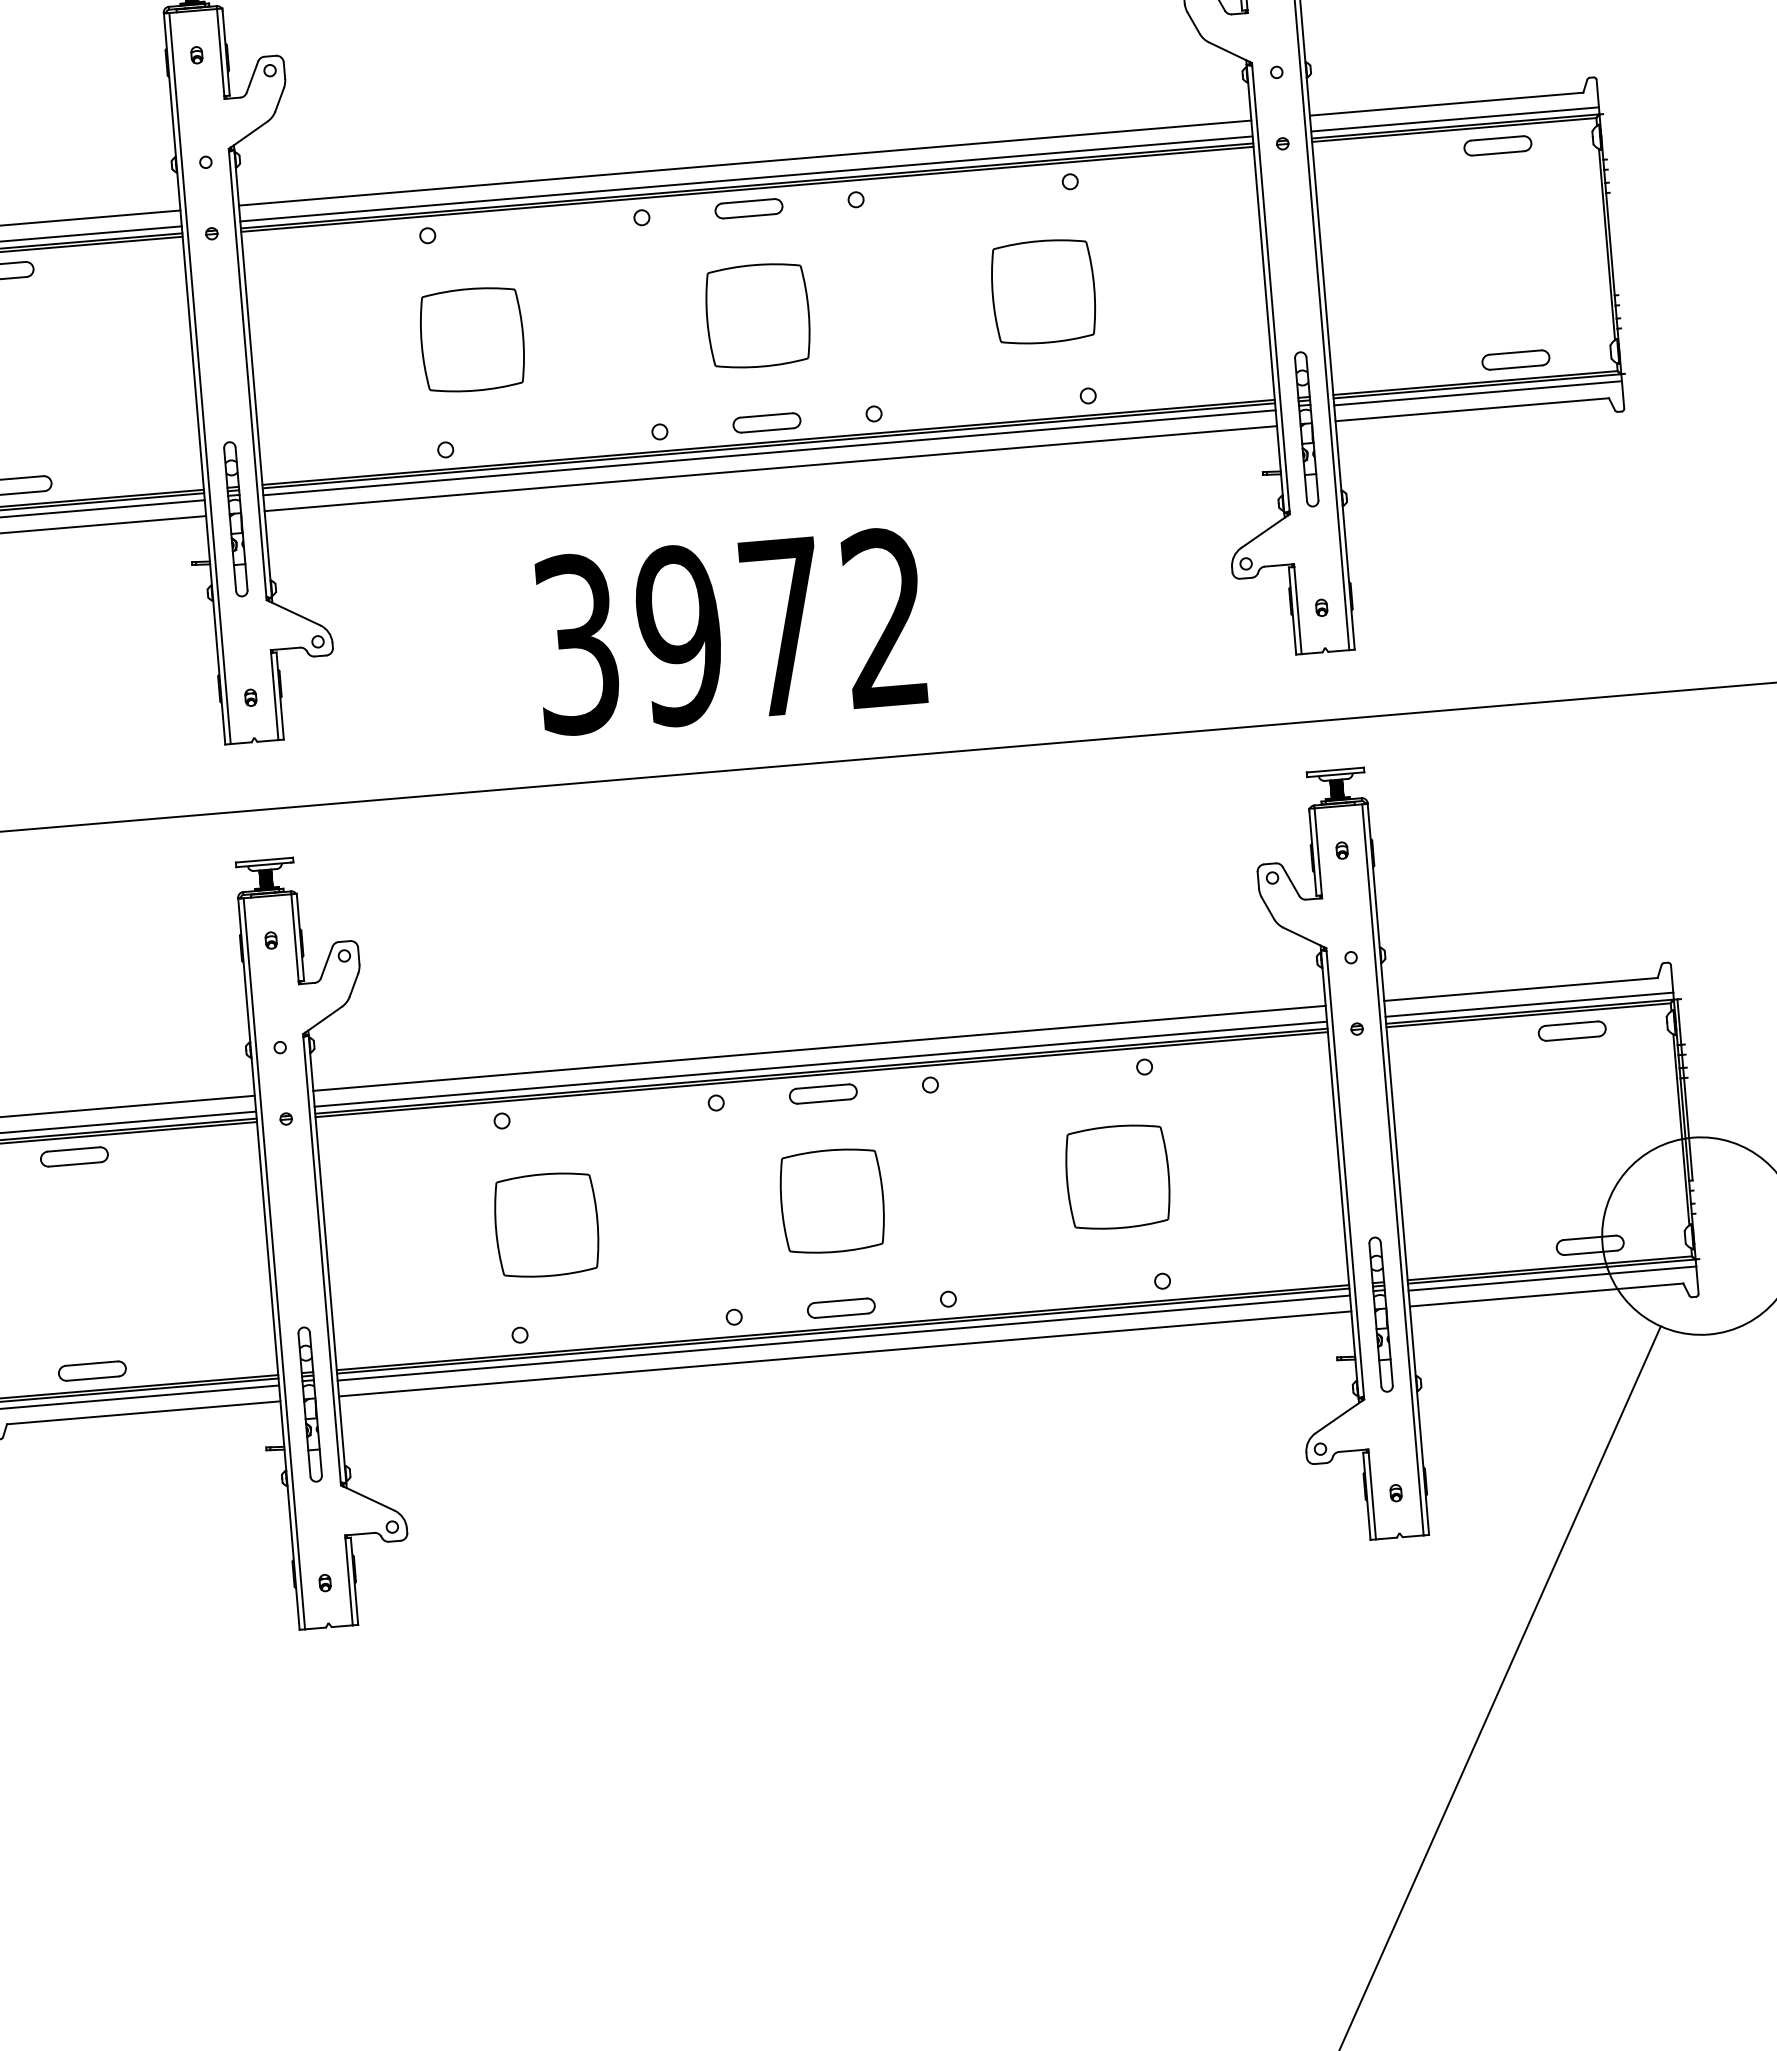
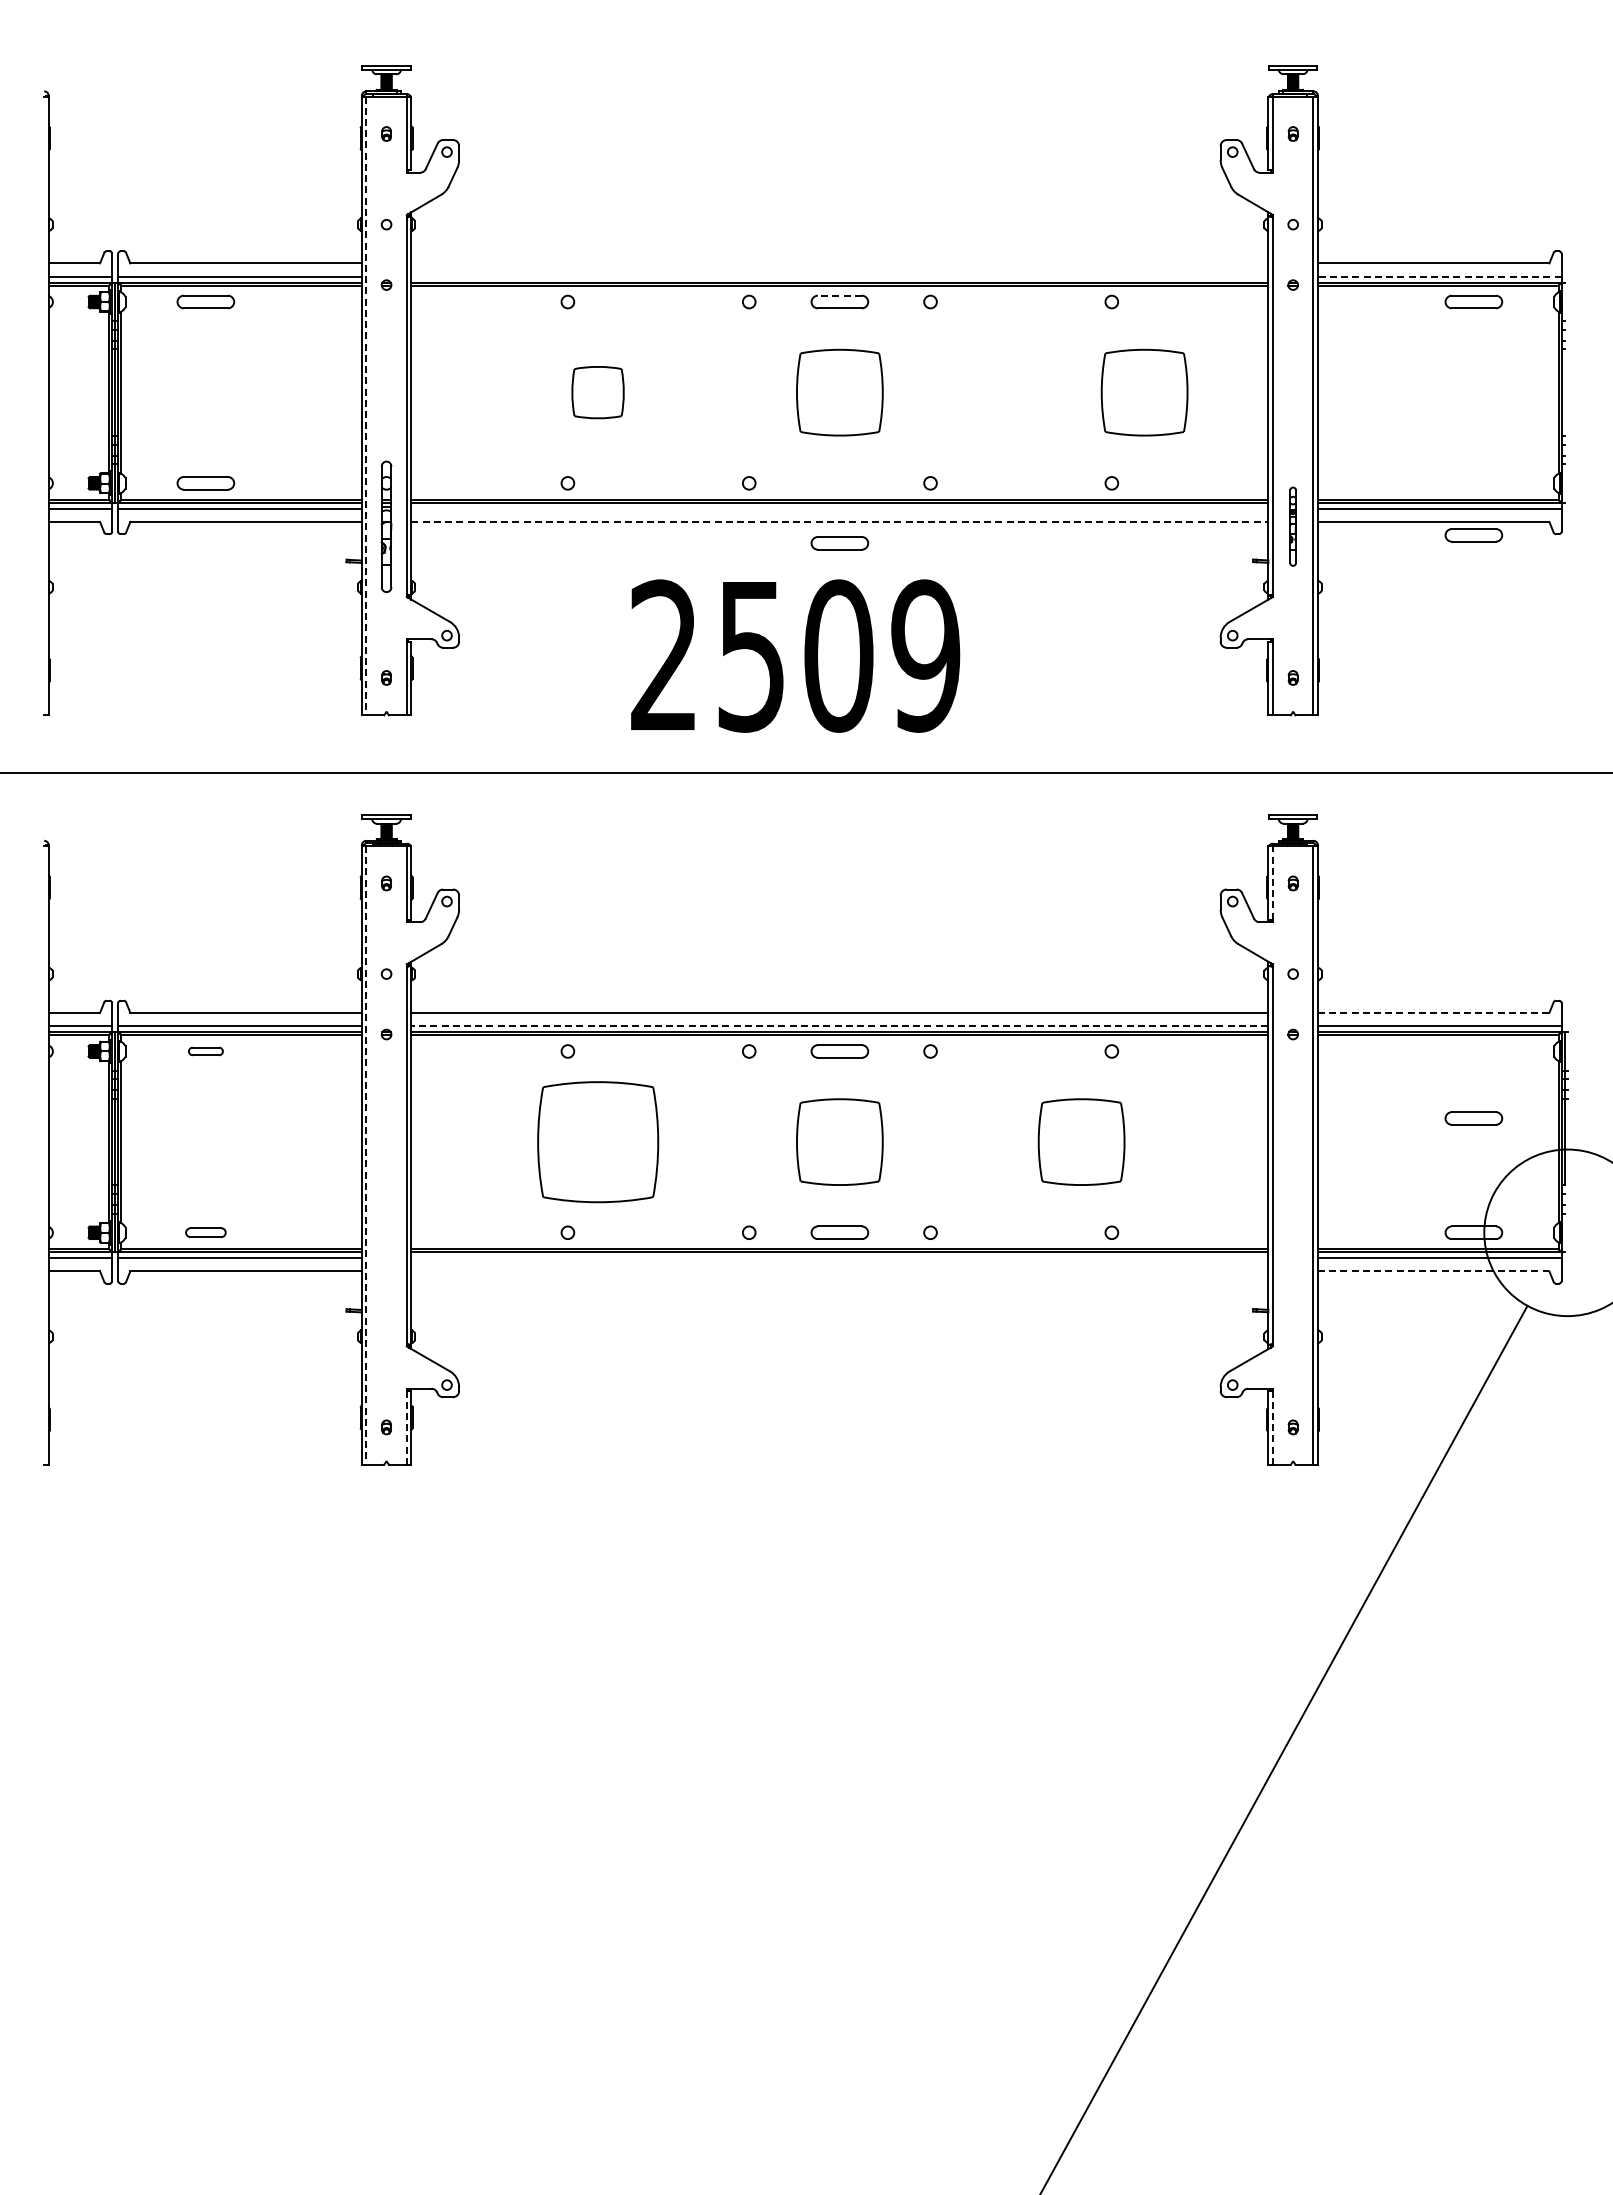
line: (1454, 119) -> (1439, 276), solid -> dashed
line: (744, 163) -> (839, 263), removed
line: (746, 178) -> (839, 276), removed
line: (747, 201) -> (839, 295), solid -> dashed
part: (1043, 291) -> (1144, 392), moved
part: (471, 339) -> (597, 392), size x0.6
part: (1515, 360) -> (1473, 535), moved
line: (200, 379) -> (366, 406), solid -> dashed
part: (766, 423) -> (839, 543), moved
part: (1305, 429) -> (1292, 526), size x0.6
line: (769, 452) -> (839, 508), removed
line: (770, 469) -> (839, 522), solid -> dashed
text: (731, 630) -> (795, 655), 3972 -> 2509
line: (1317, 851) -> (1272, 882), solid -> dashed
line: (1520, 989) -> (1433, 1012), solid -> dashed
part: (1571, 1031) -> (1473, 1118), moved
line: (820, 1064) -> (839, 1026), solid -> dashed
part: (73, 1157) -> (205, 1051), size x0.6
part: (545, 1224) -> (597, 1141), size x1.4
line: (274, 1263) -> (366, 1155), solid -> dashed
line: (1546, 1295) -> (1433, 1271), solid -> dashed
part: (1380, 1314) -> (1292, 1276), removed
line: (843, 1338) -> (839, 1258), removed
line: (844, 1353) -> (839, 1271), removed
part: (91, 1370) -> (205, 1232), size x0.7
part: (310, 1404) -> (386, 1276), removed
line: (1371, 1496) -> (1272, 1428), solid -> dashed
line: (348, 1582) -> (406, 1428), solid -> dashed

